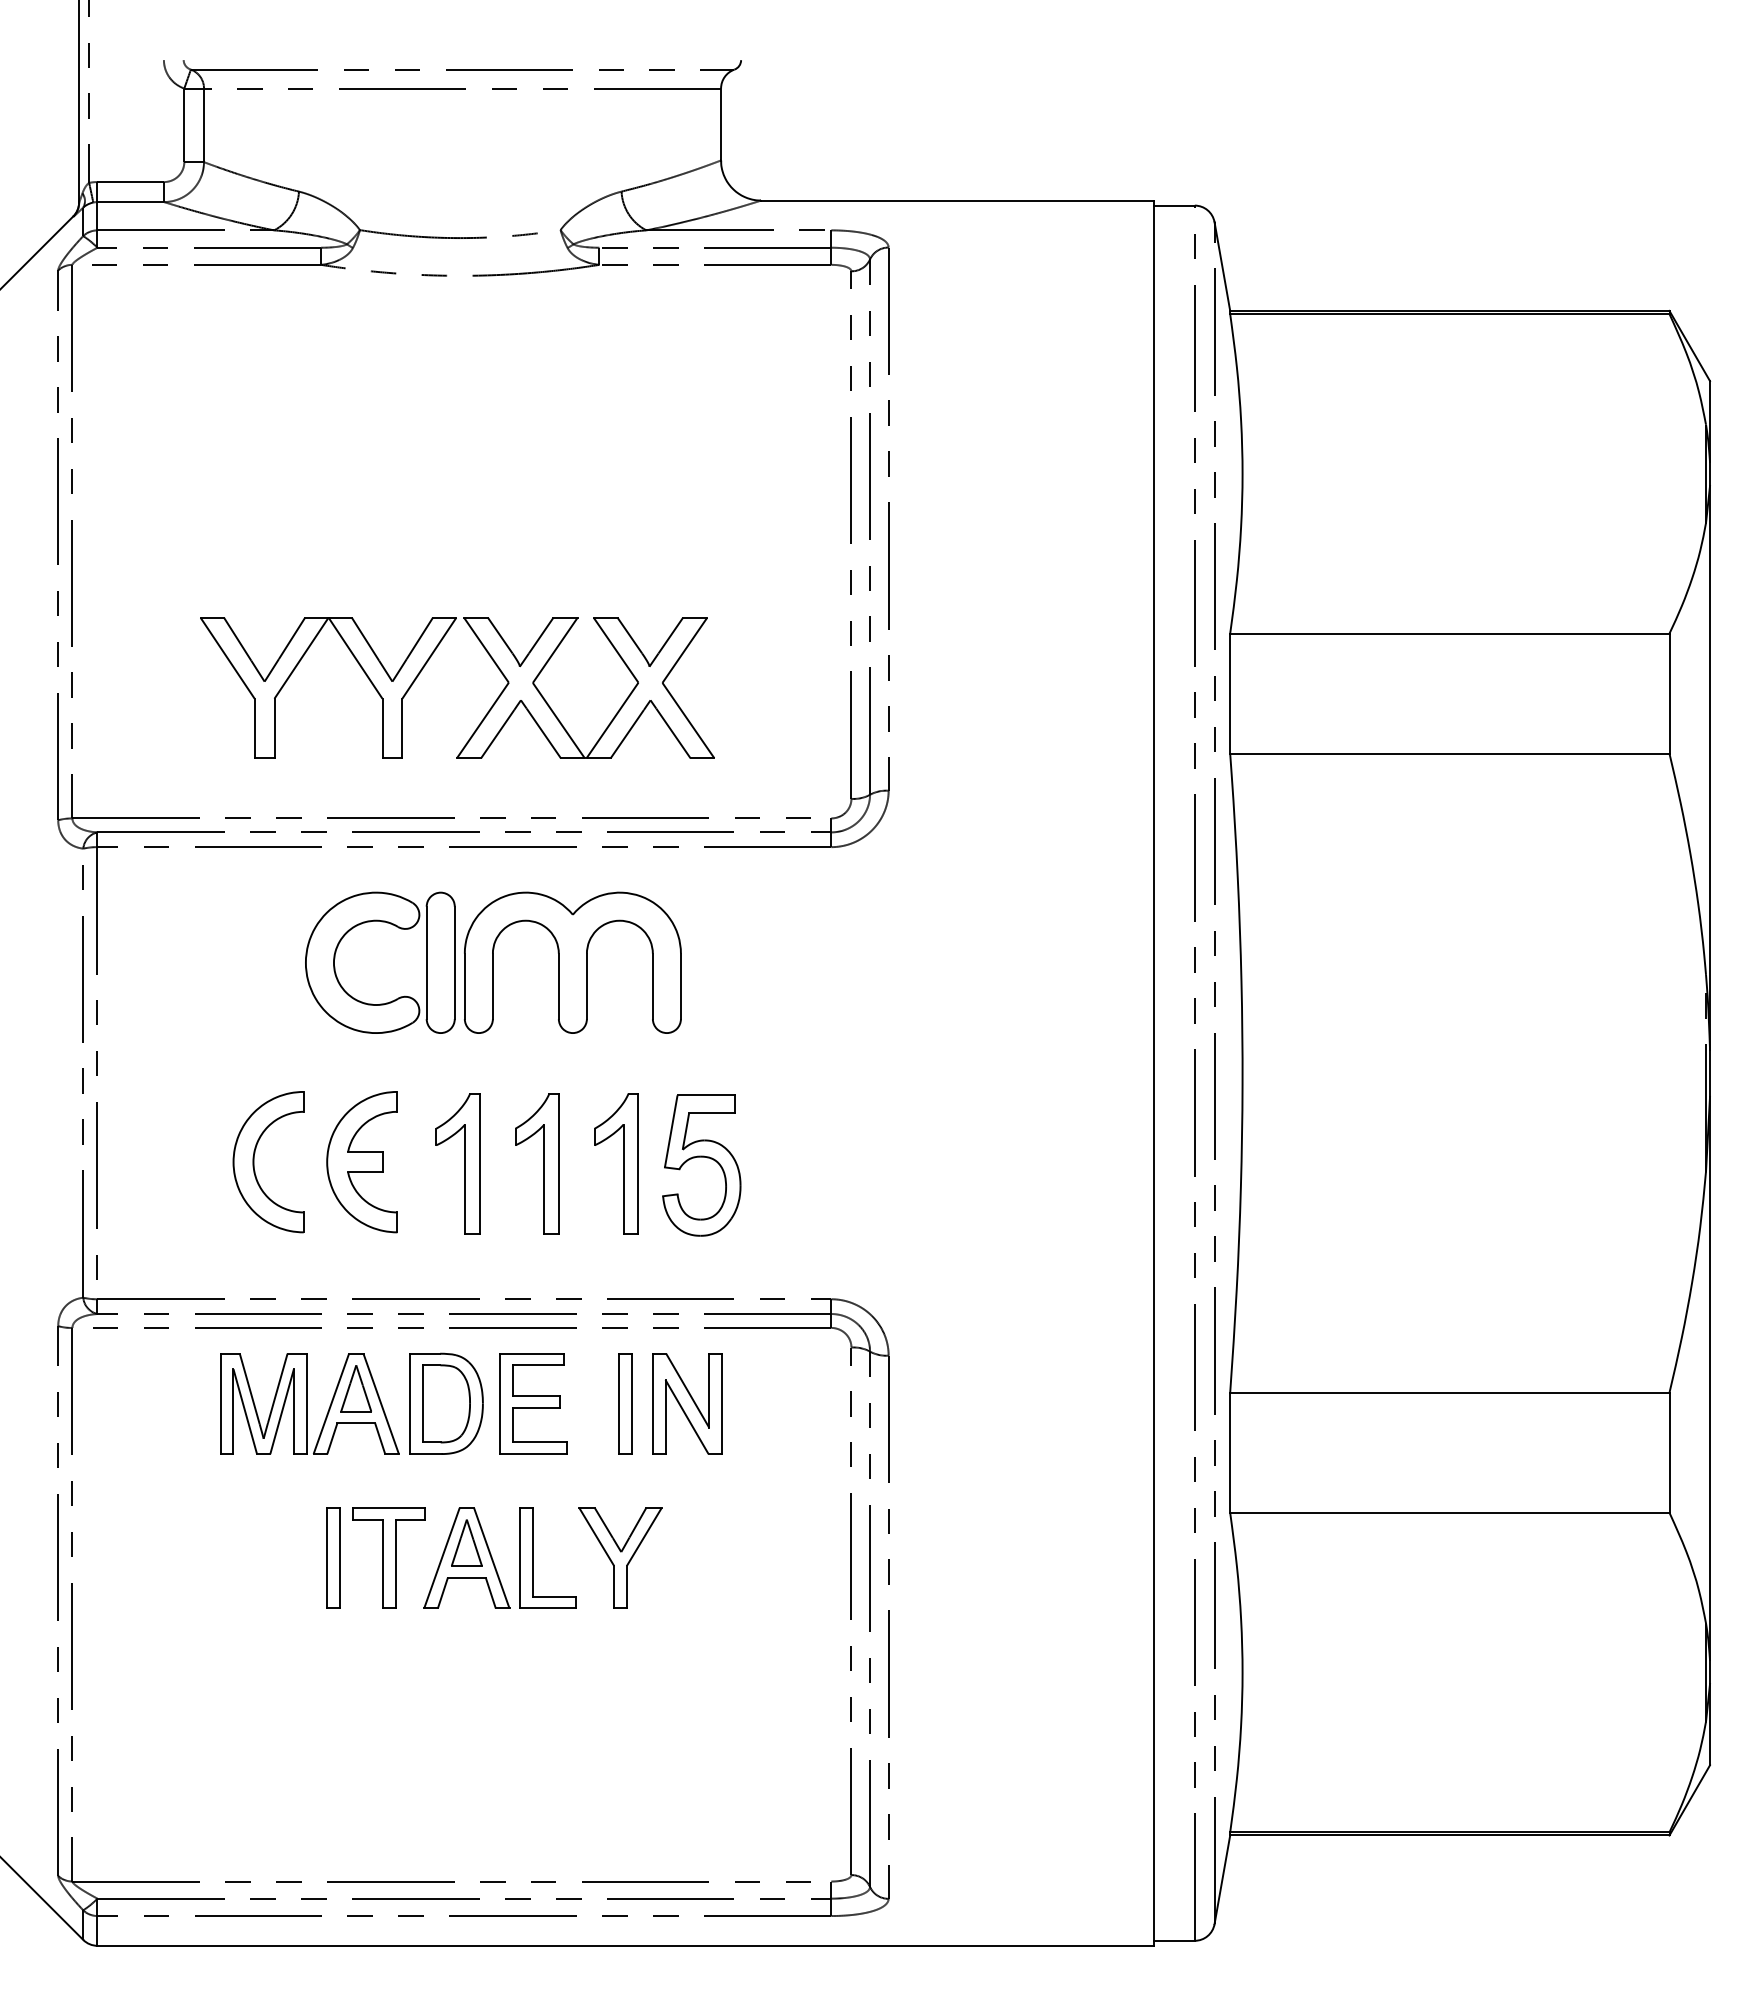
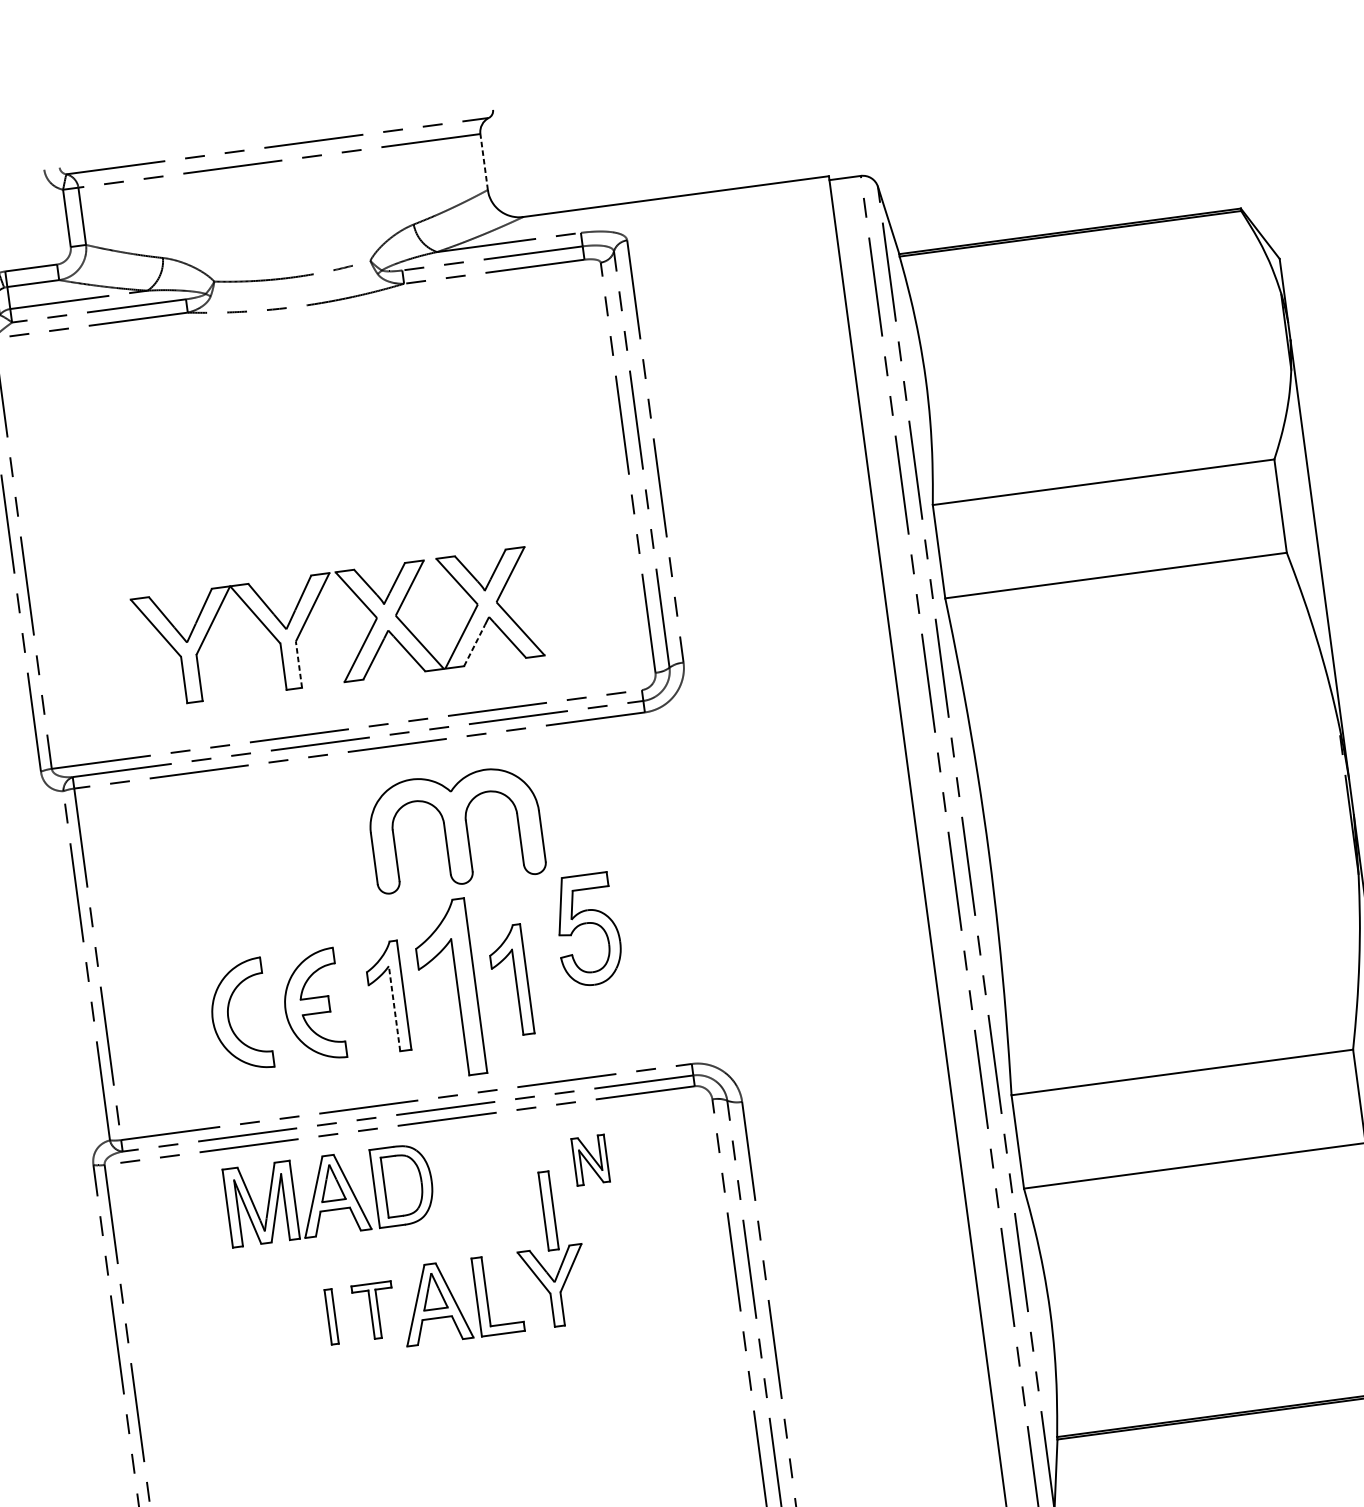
line: (721, 124) -> (484, 161), solid -> dashed
line: (402, 728) -> (299, 664), solid -> dashed
line: (627, 733) -> (474, 645), solid -> dashed
part: (398, 928) -> (316, 820), removed
part: (701, 1157) -> (586, 923), moved
part: (537, 1163) -> (449, 988), size x1.6
line: (465, 1179) -> (394, 1008), solid -> dashed
part: (533, 1403) -> (471, 1175), removed
part: (625, 1403) -> (548, 1210), moved
part: (687, 1403) -> (590, 1159), size x0.6
part: (333, 1557) -> (331, 1316), size x0.7
part: (388, 1557) -> (374, 1310), size x0.7

